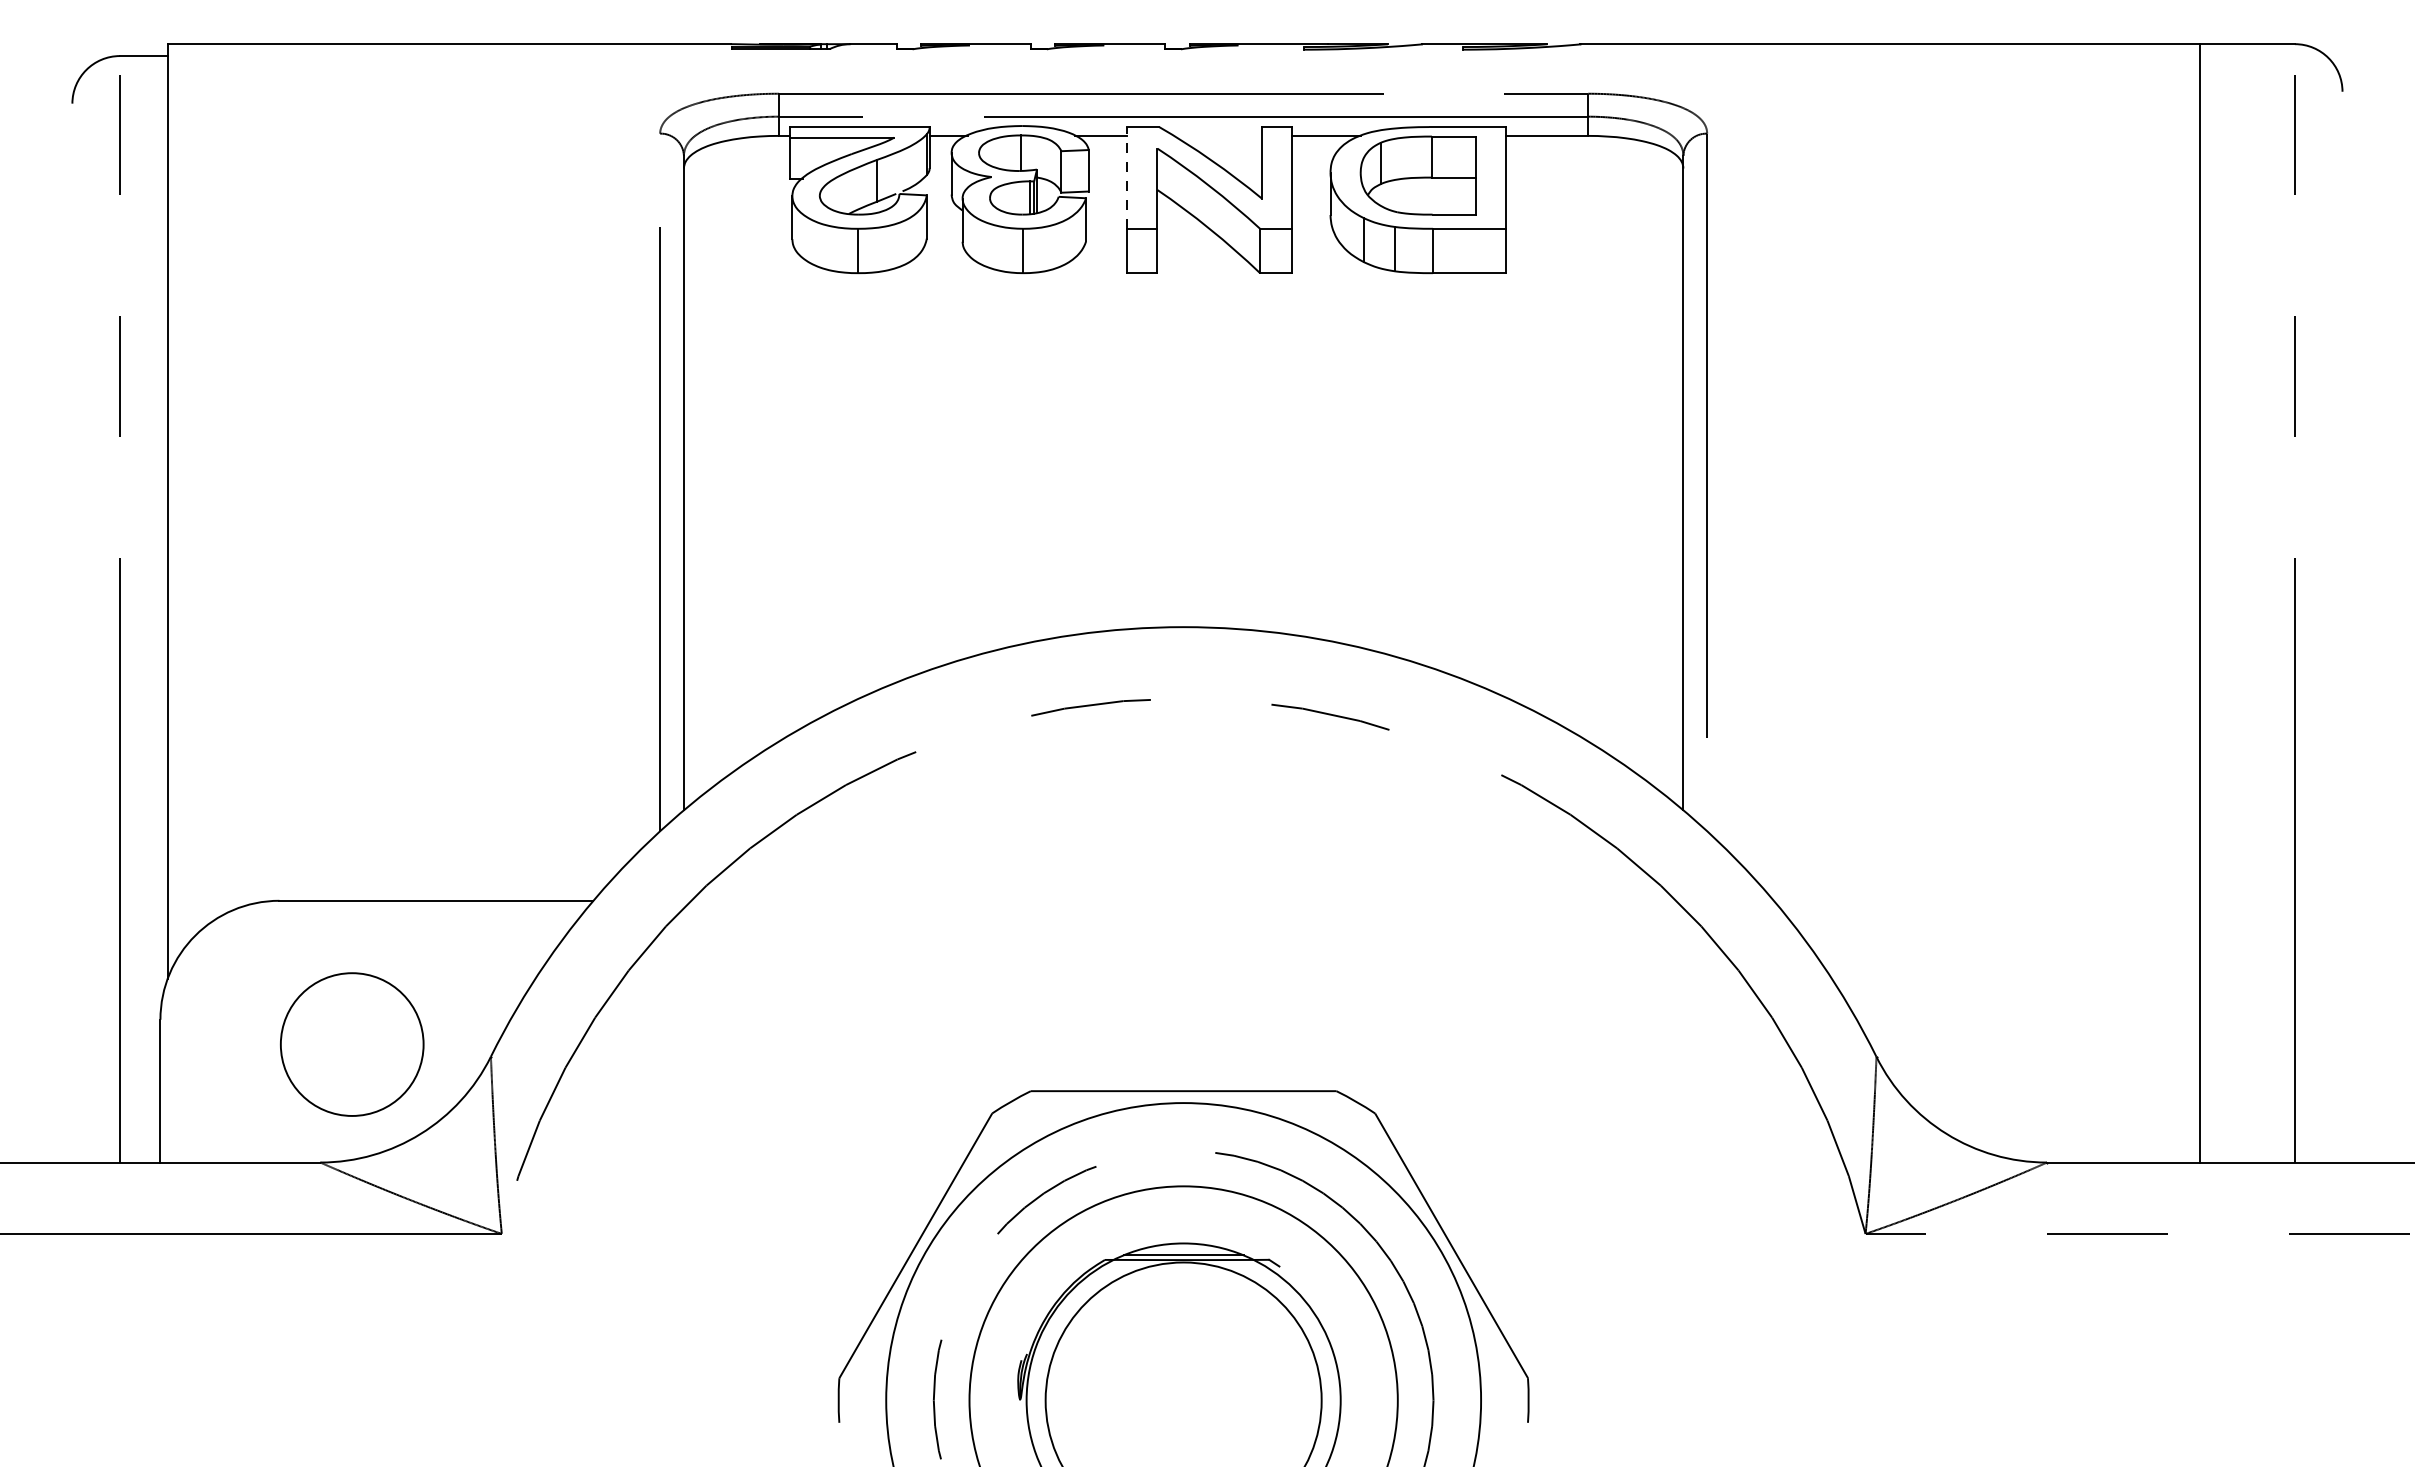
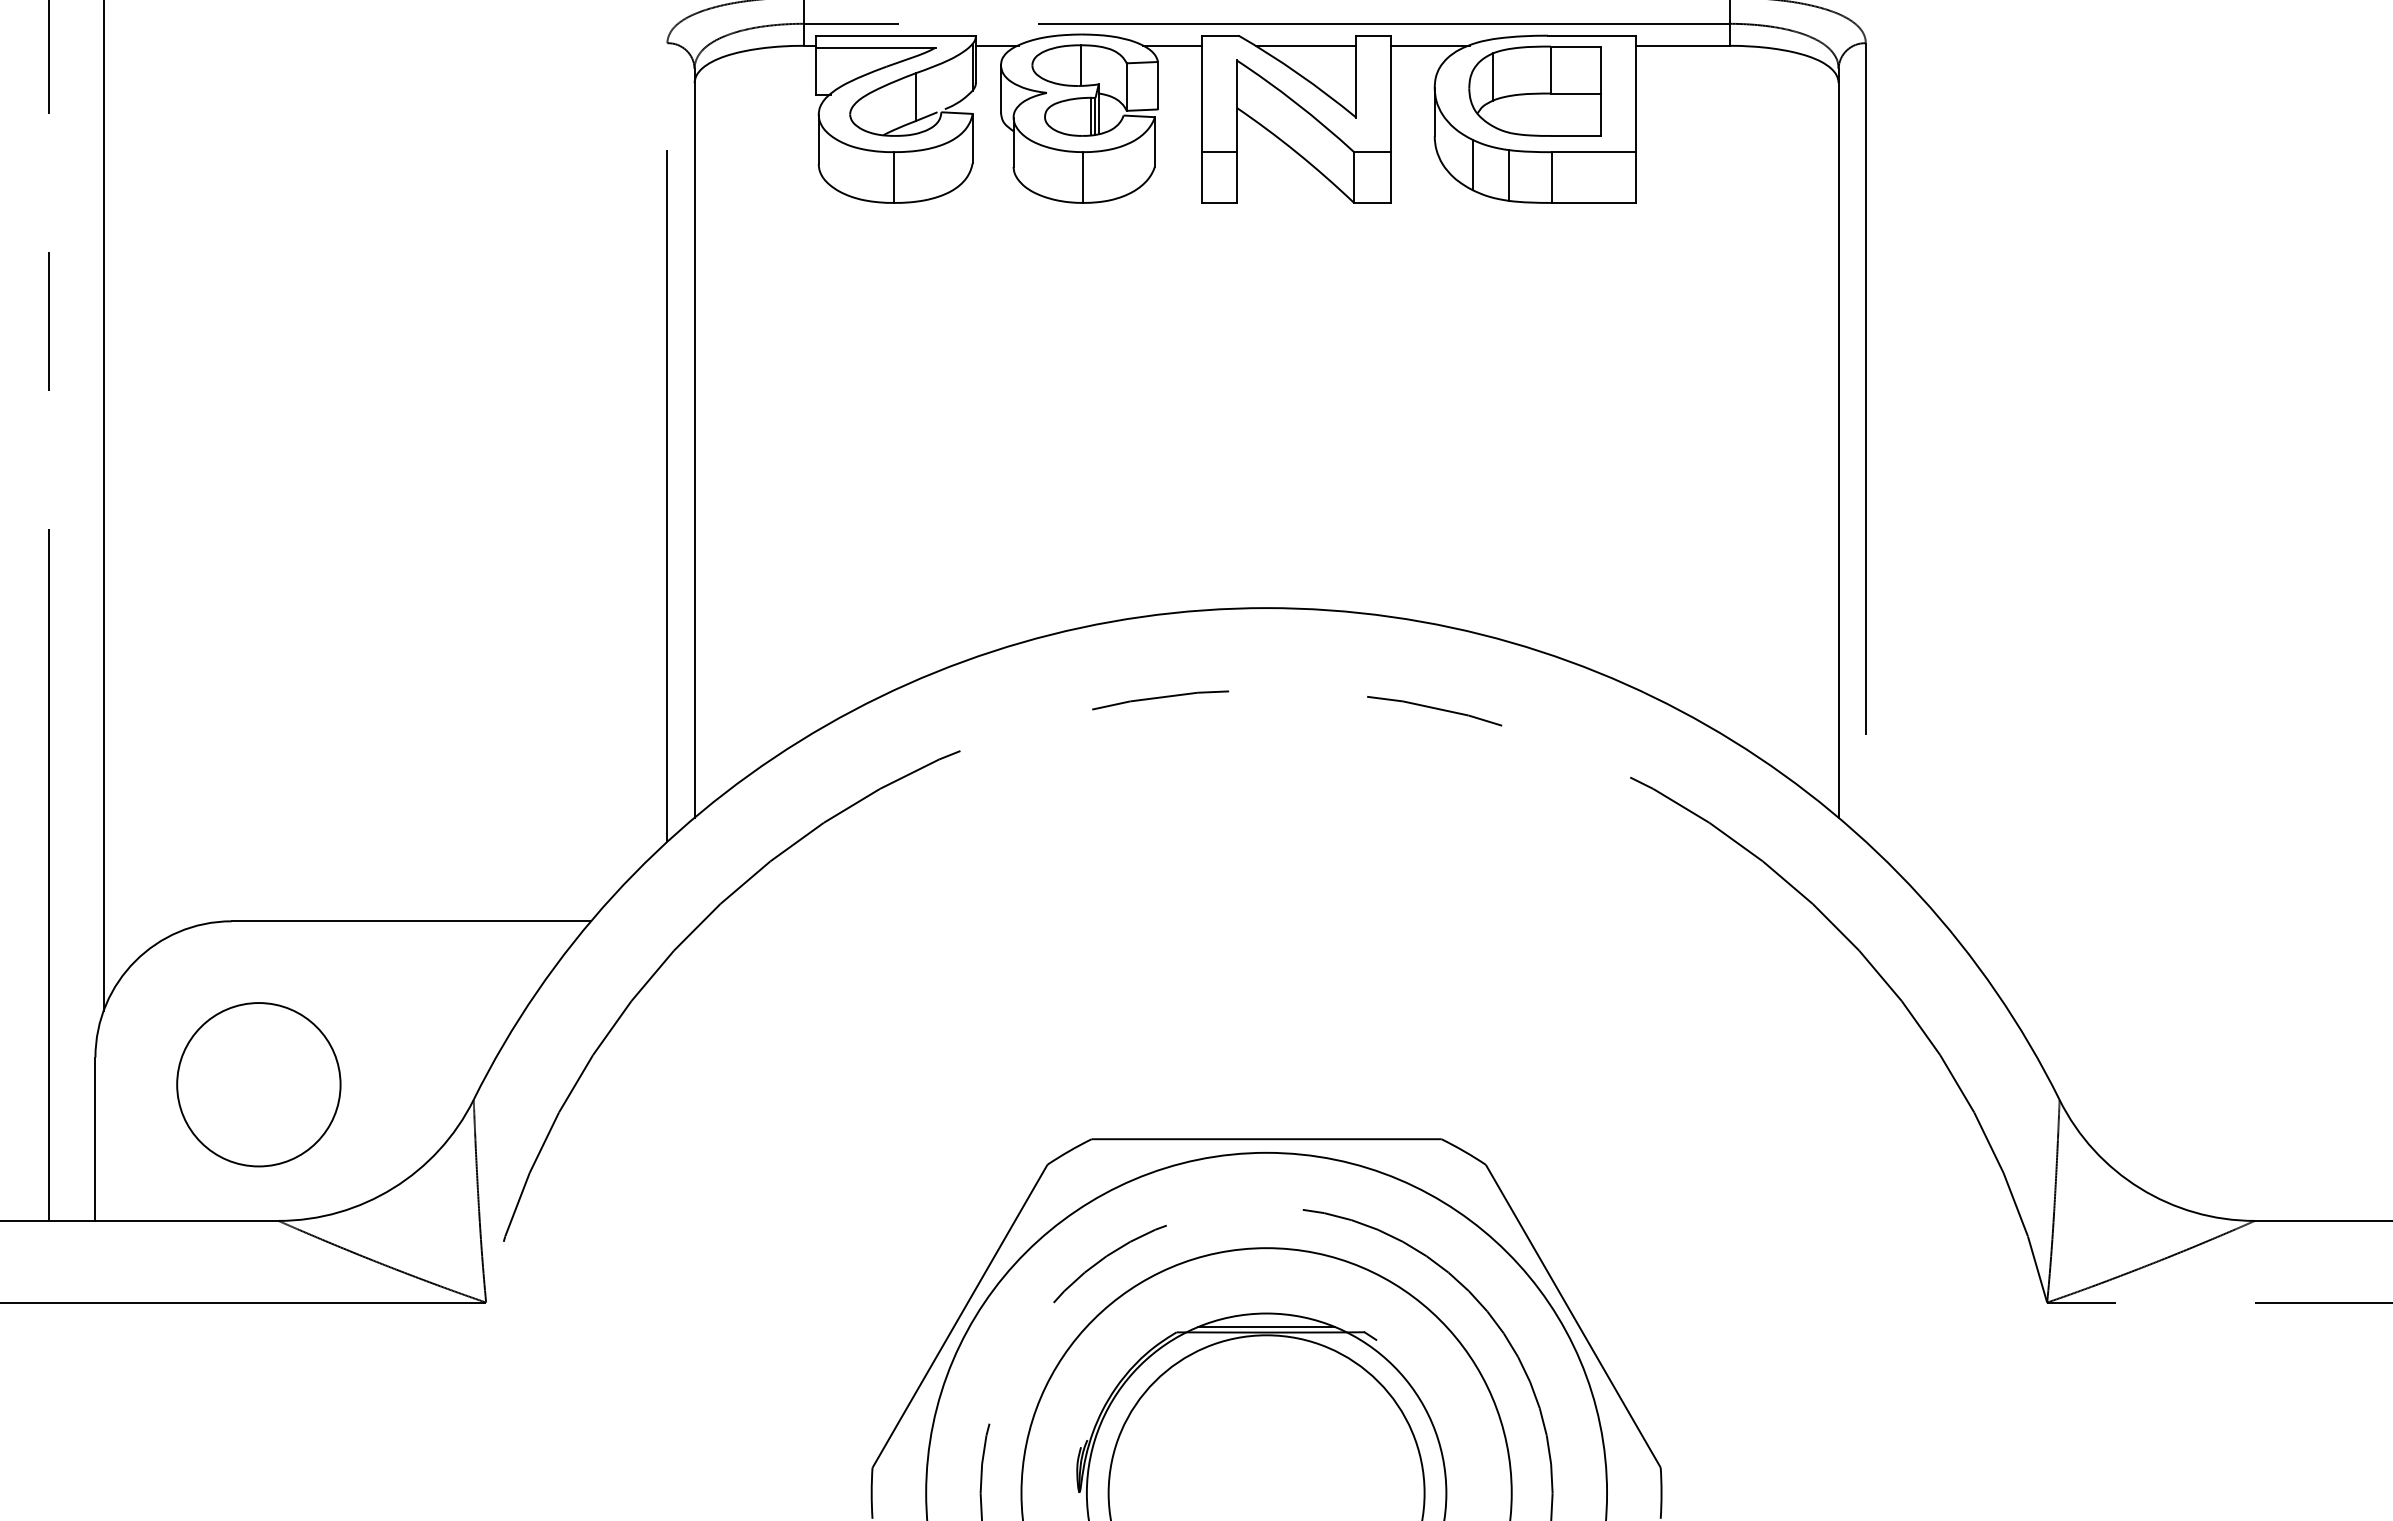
line: (1217, 135) -> (1305, 45), added
line: (1127, 177) -> (1202, 93), dashed -> solid
circle: (352, 1044) -> (259, 1084), moved

